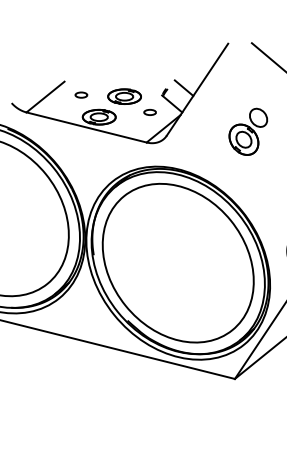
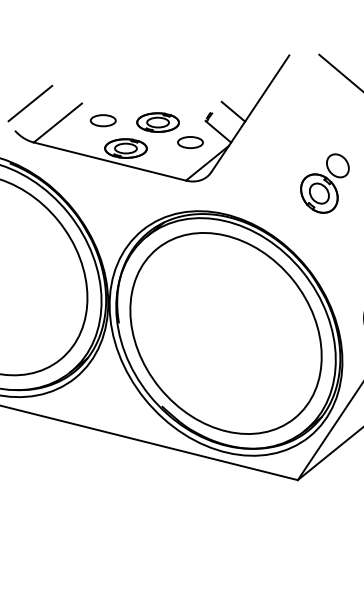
line: (23, 81) -> (29, 103), added
part: (81, 94) -> (103, 119), size x1.67
part: (149, 112) -> (189, 142), size x1.67
part: (248, 131) -> (325, 183), moved

